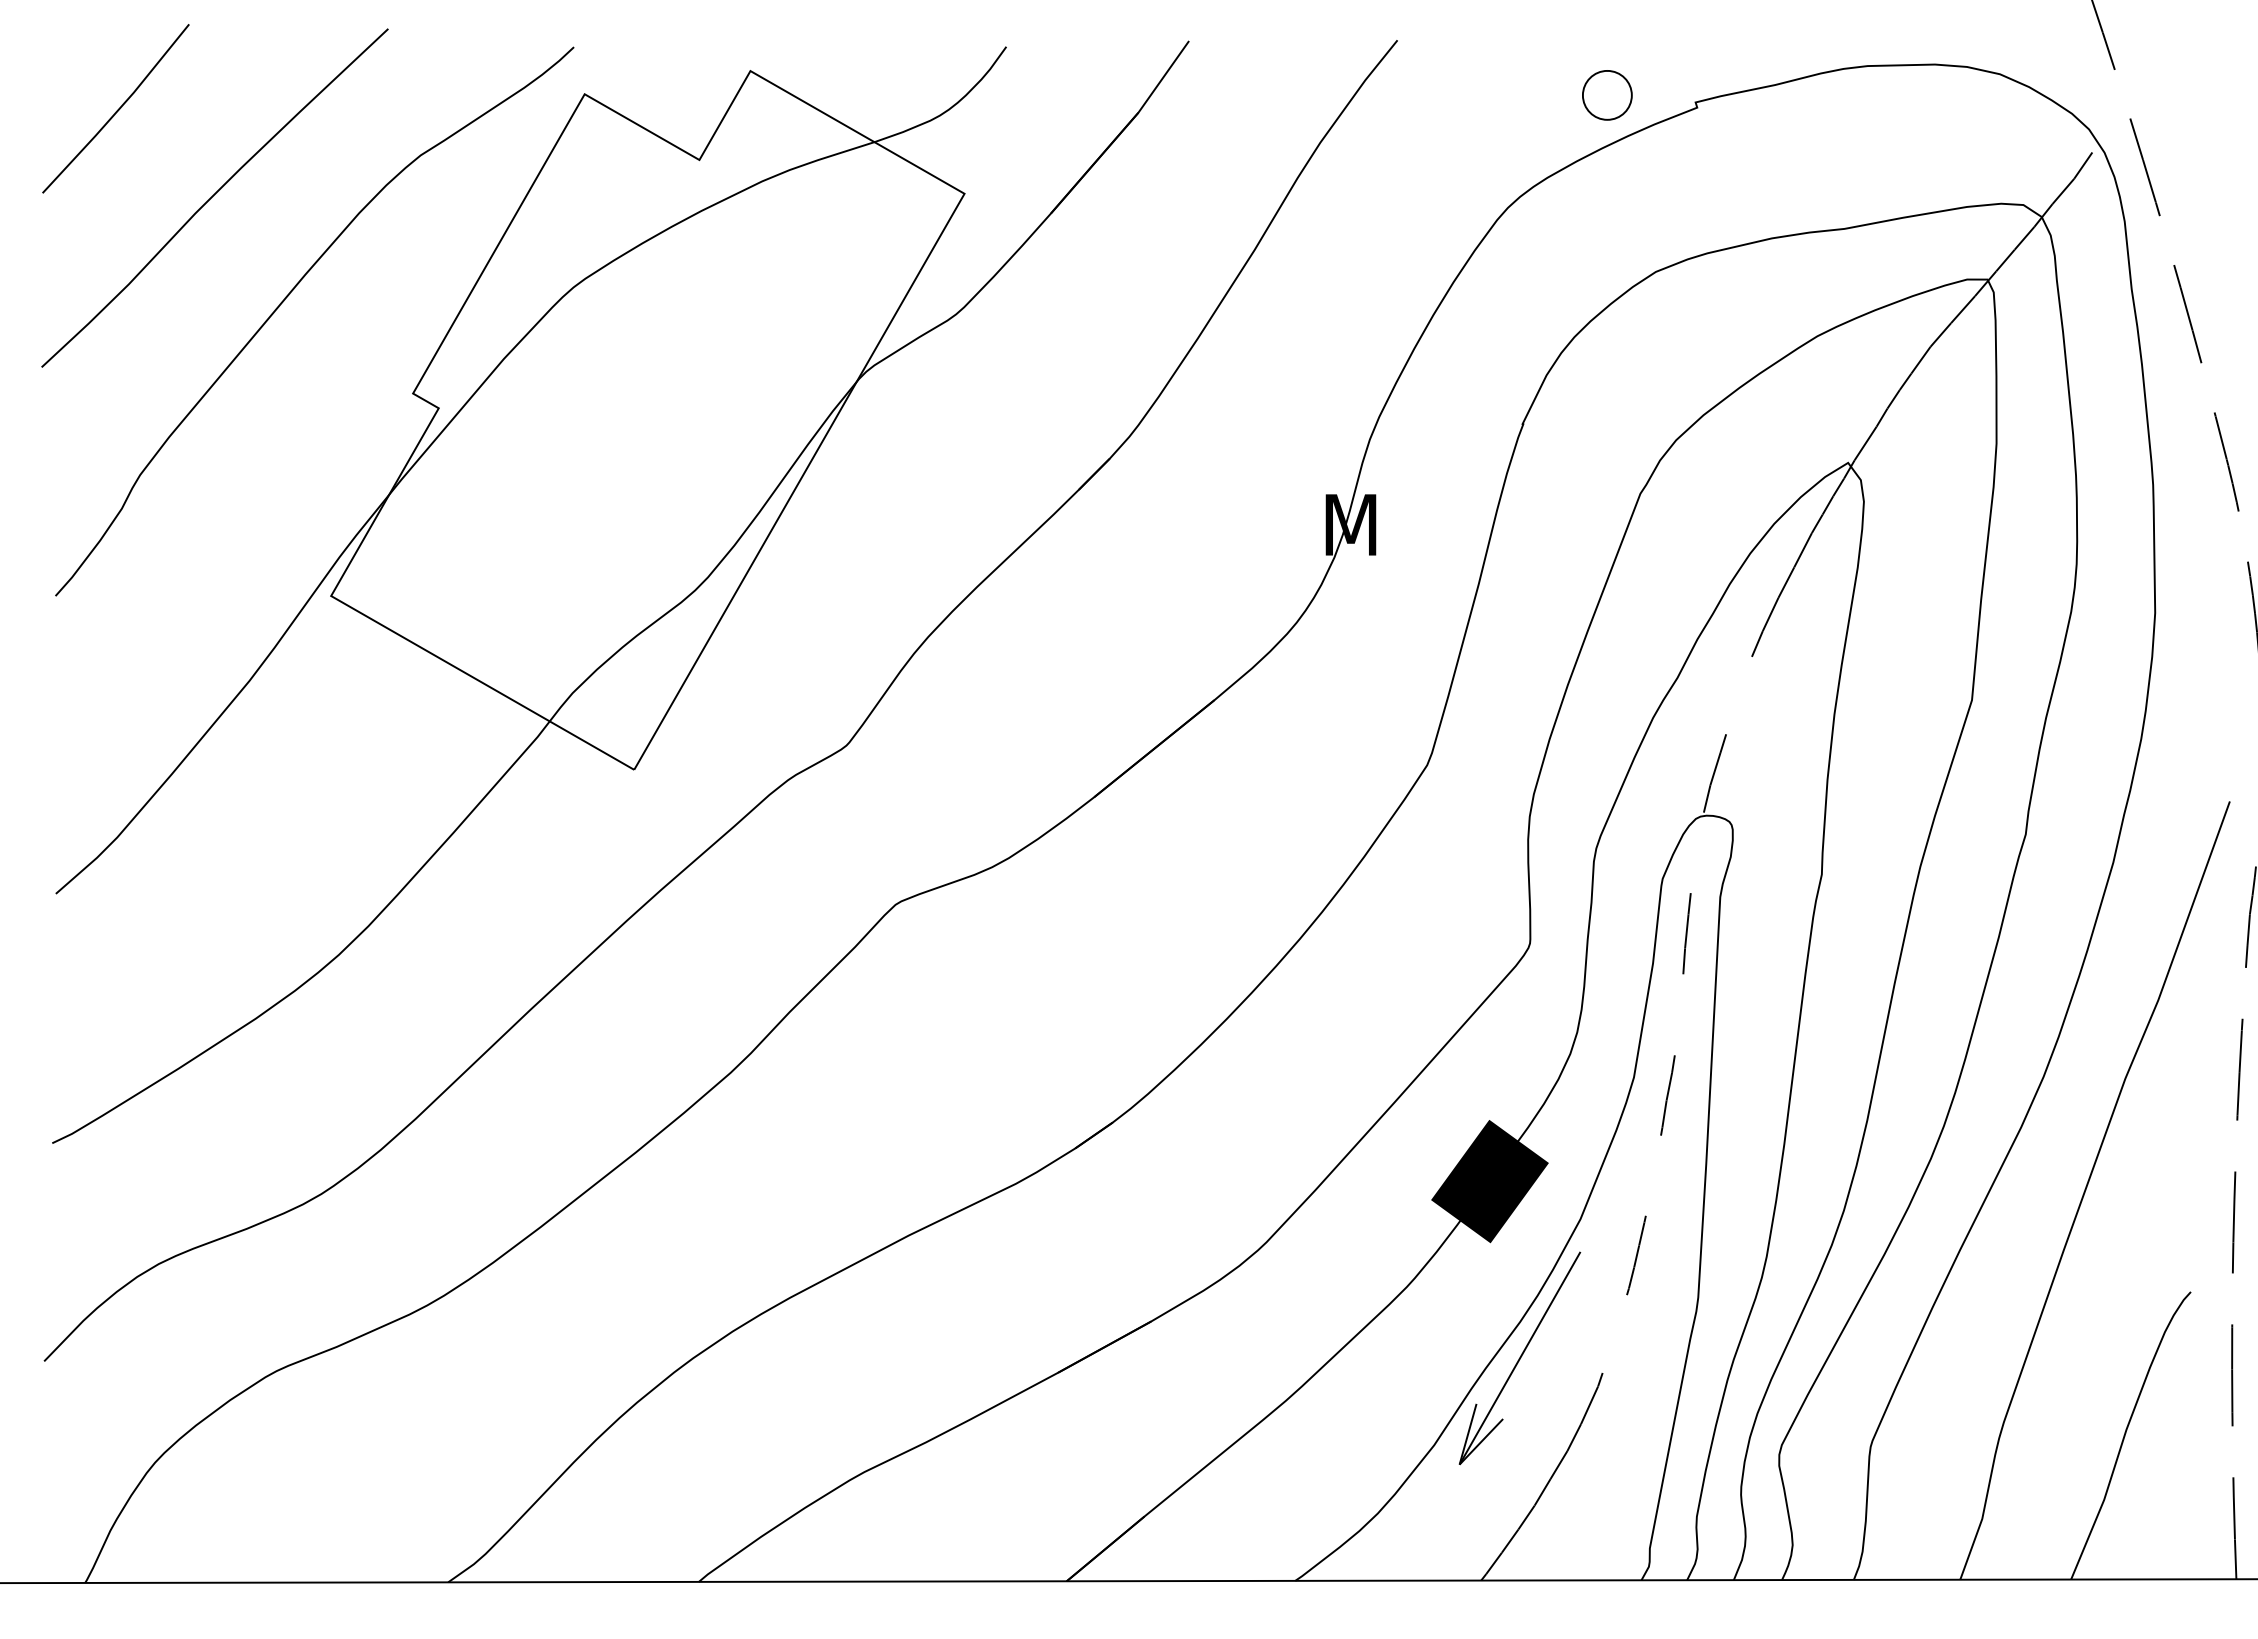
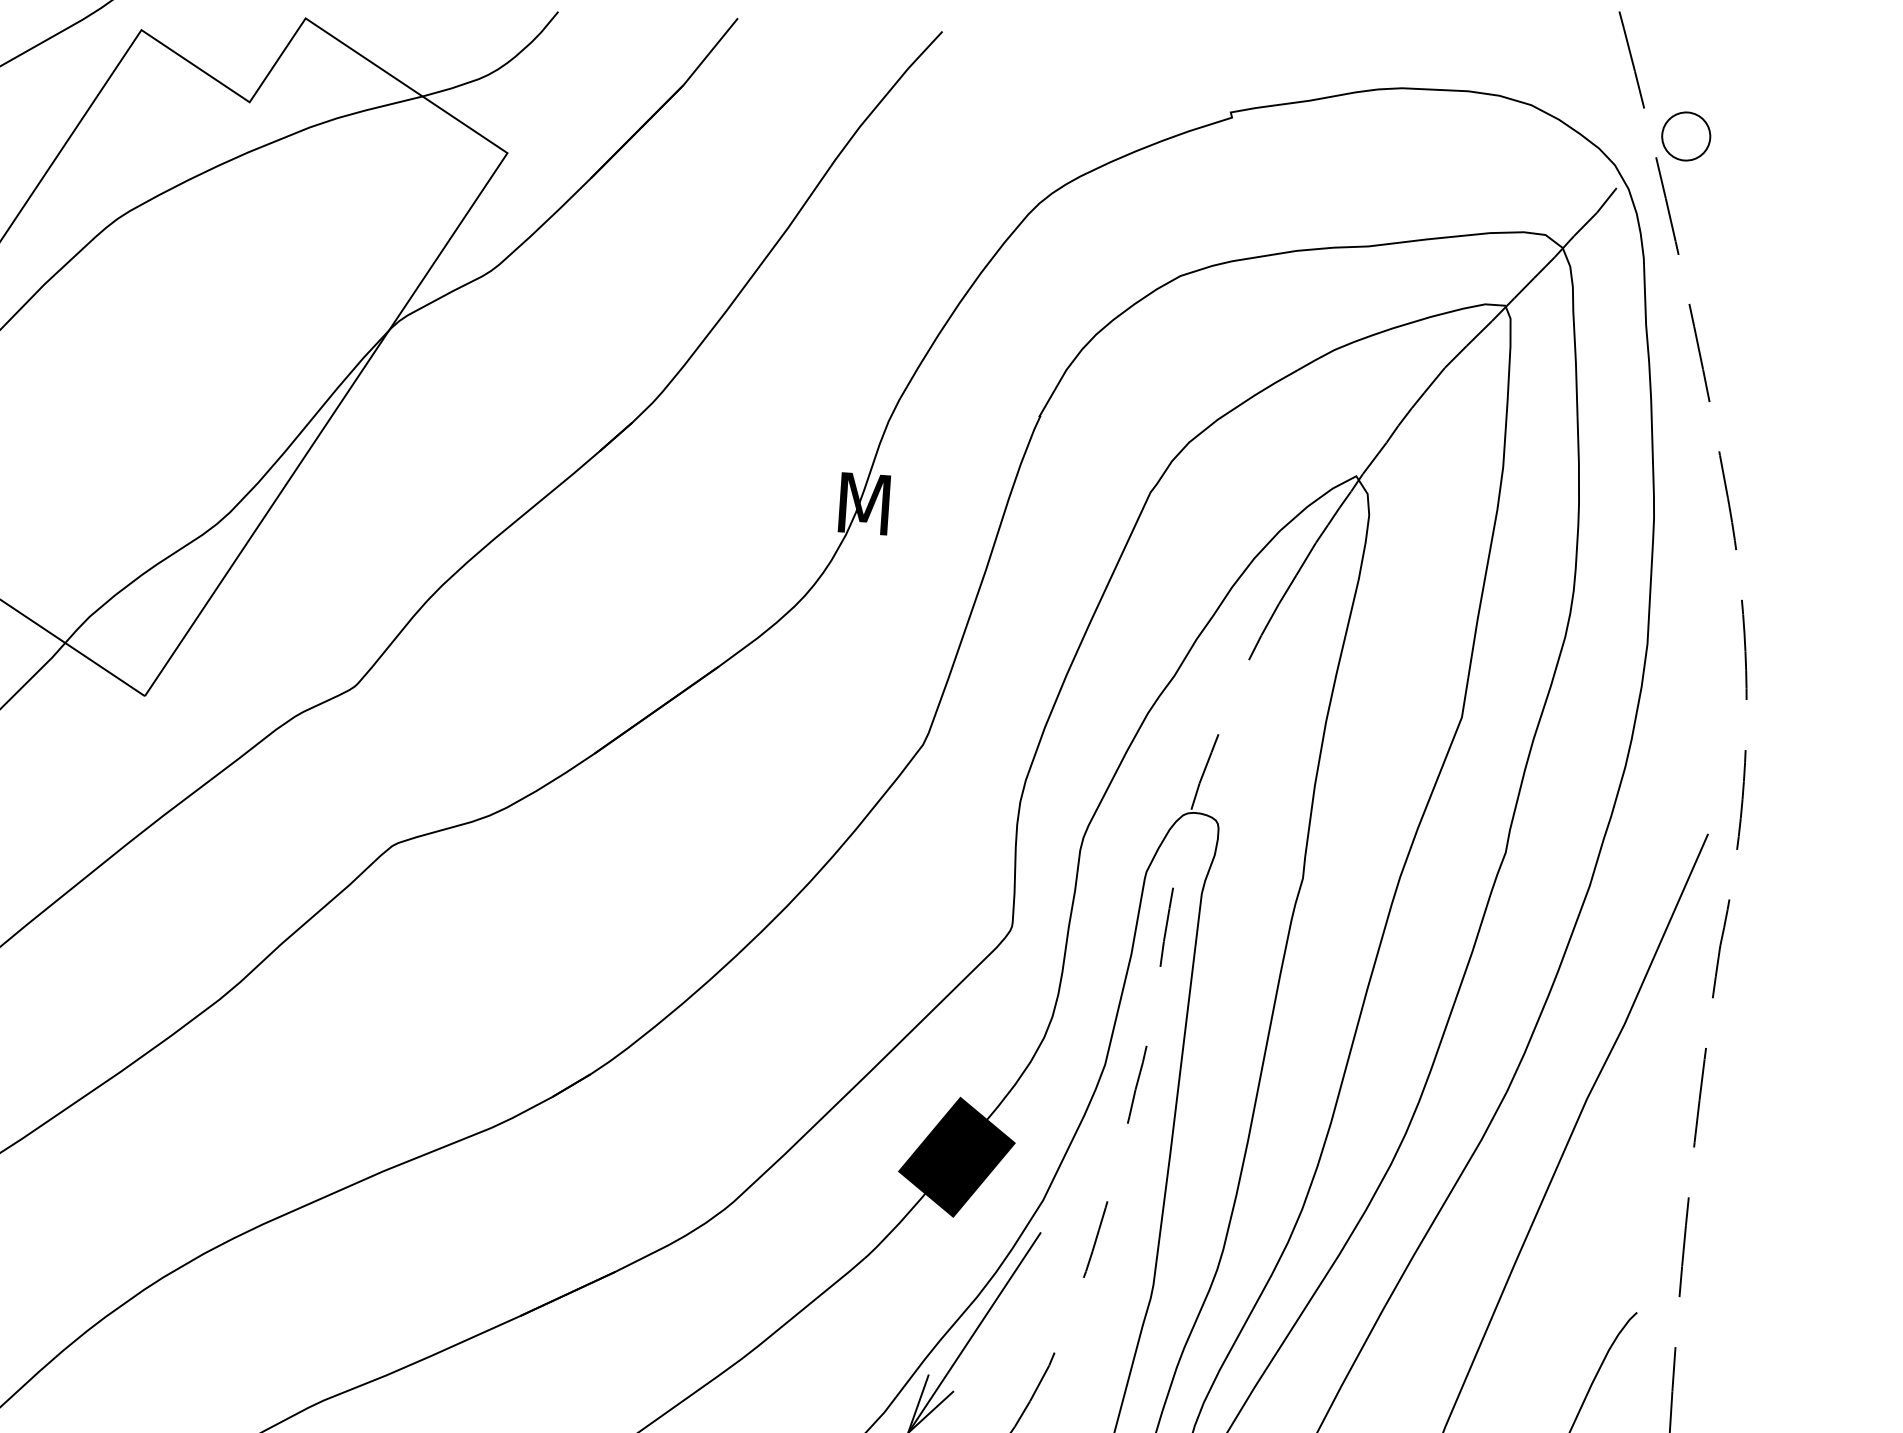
part: (1607, 95) -> (1686, 136), moved

